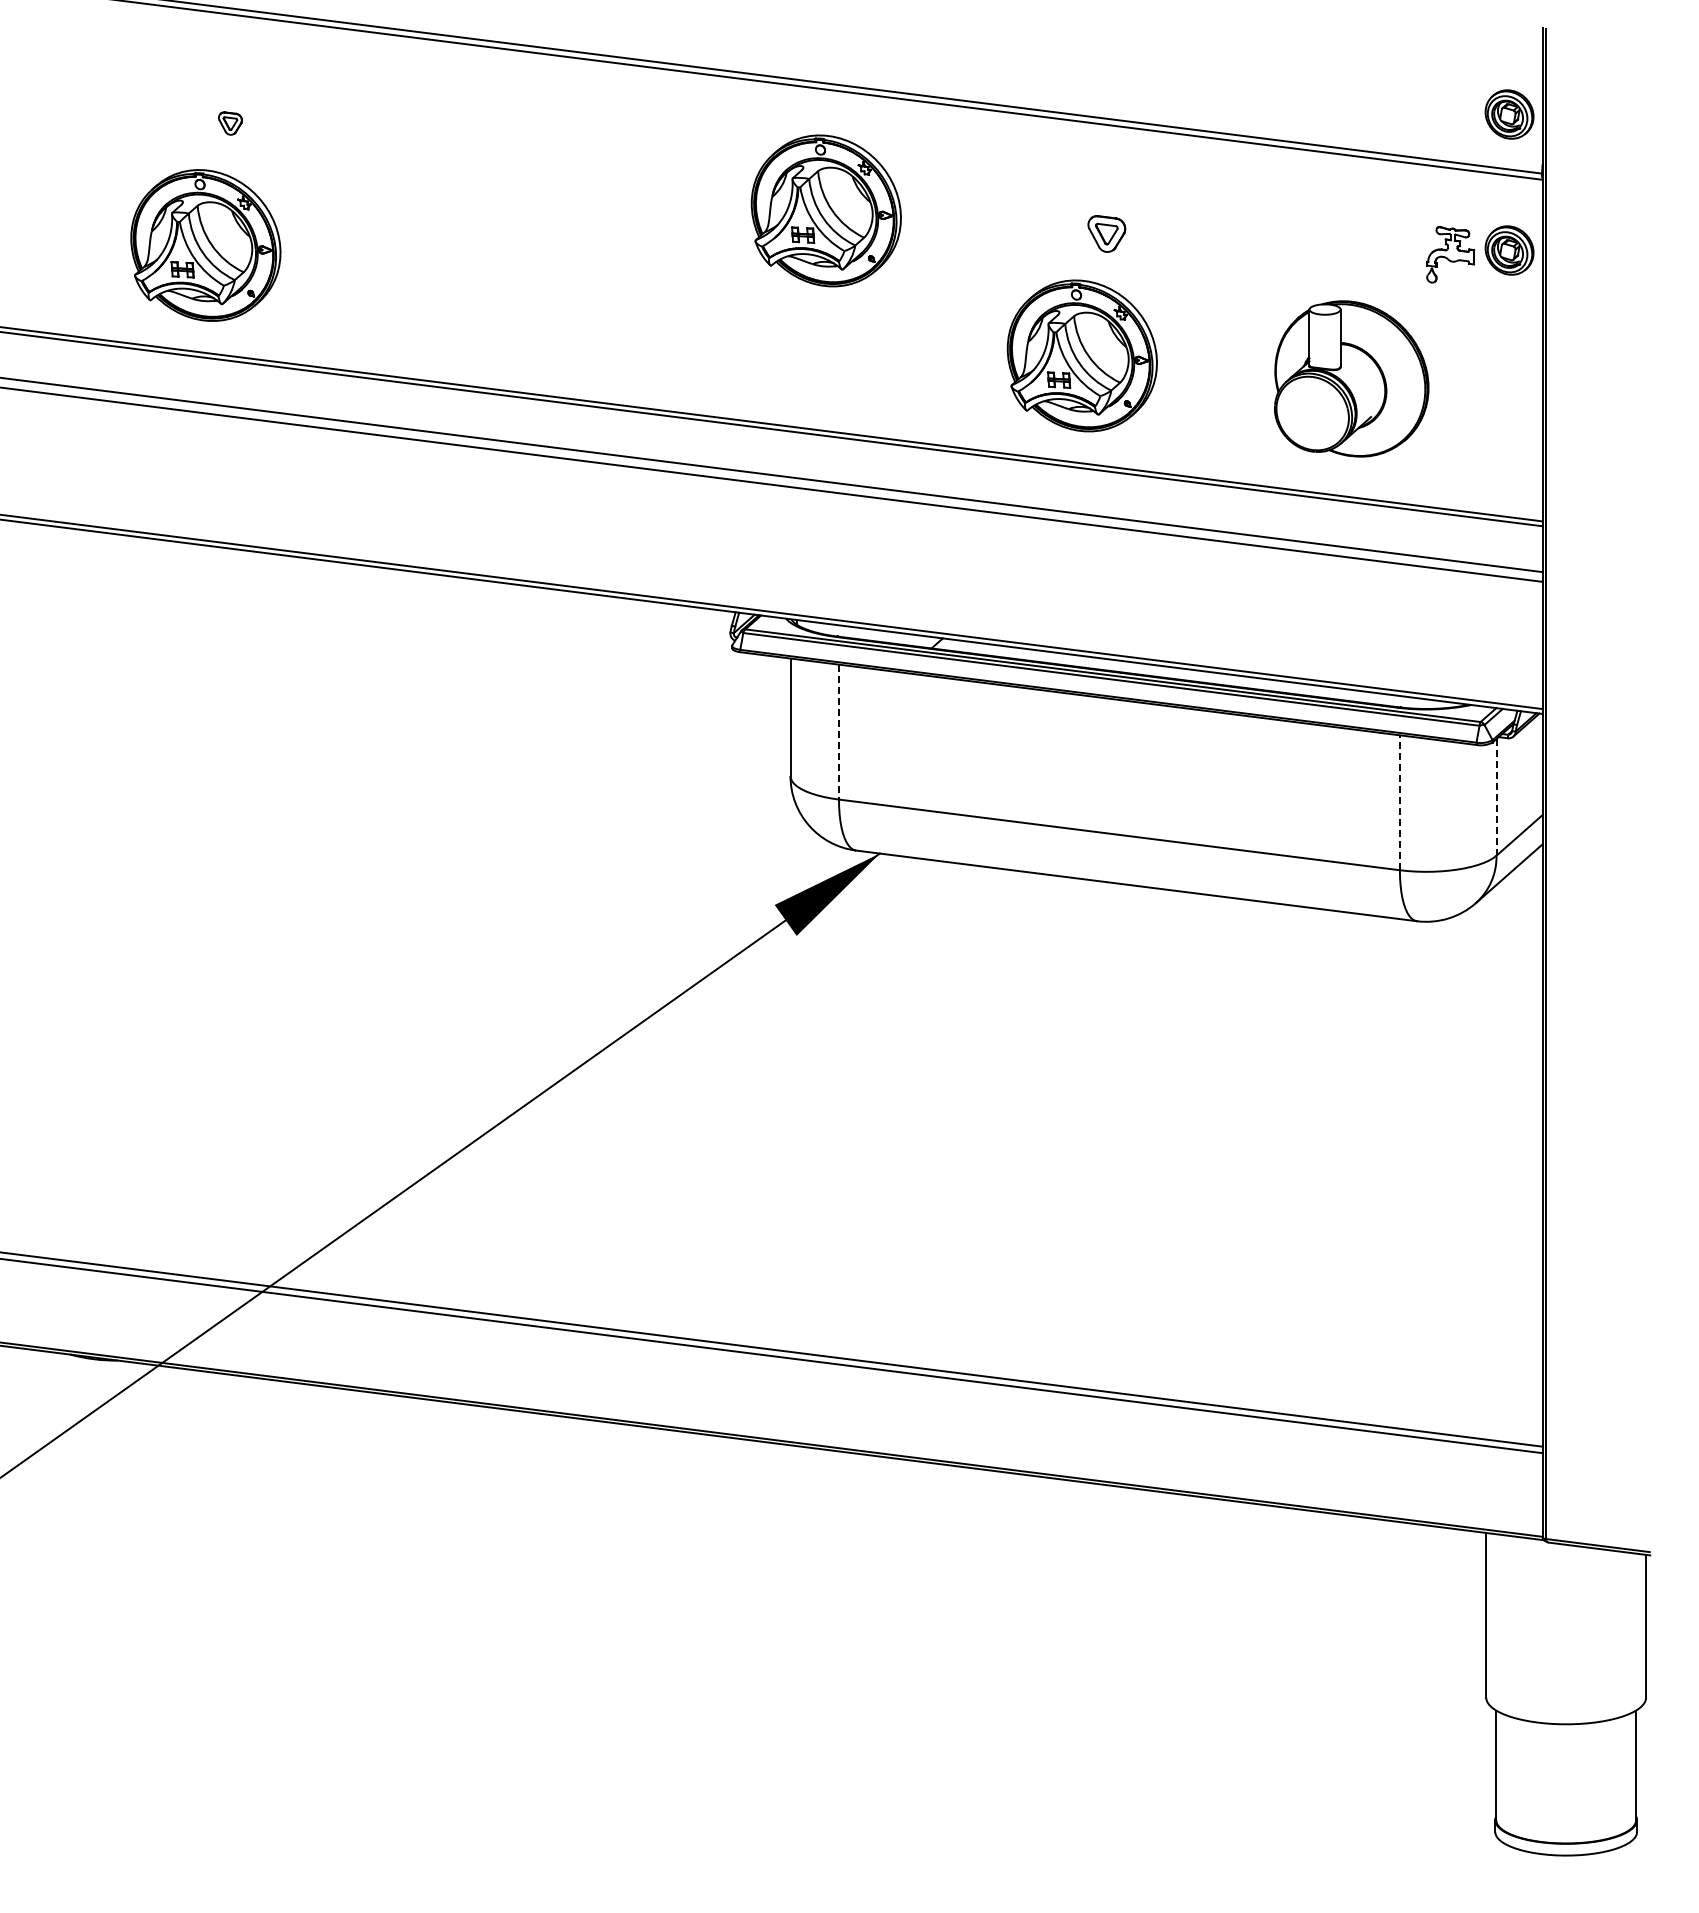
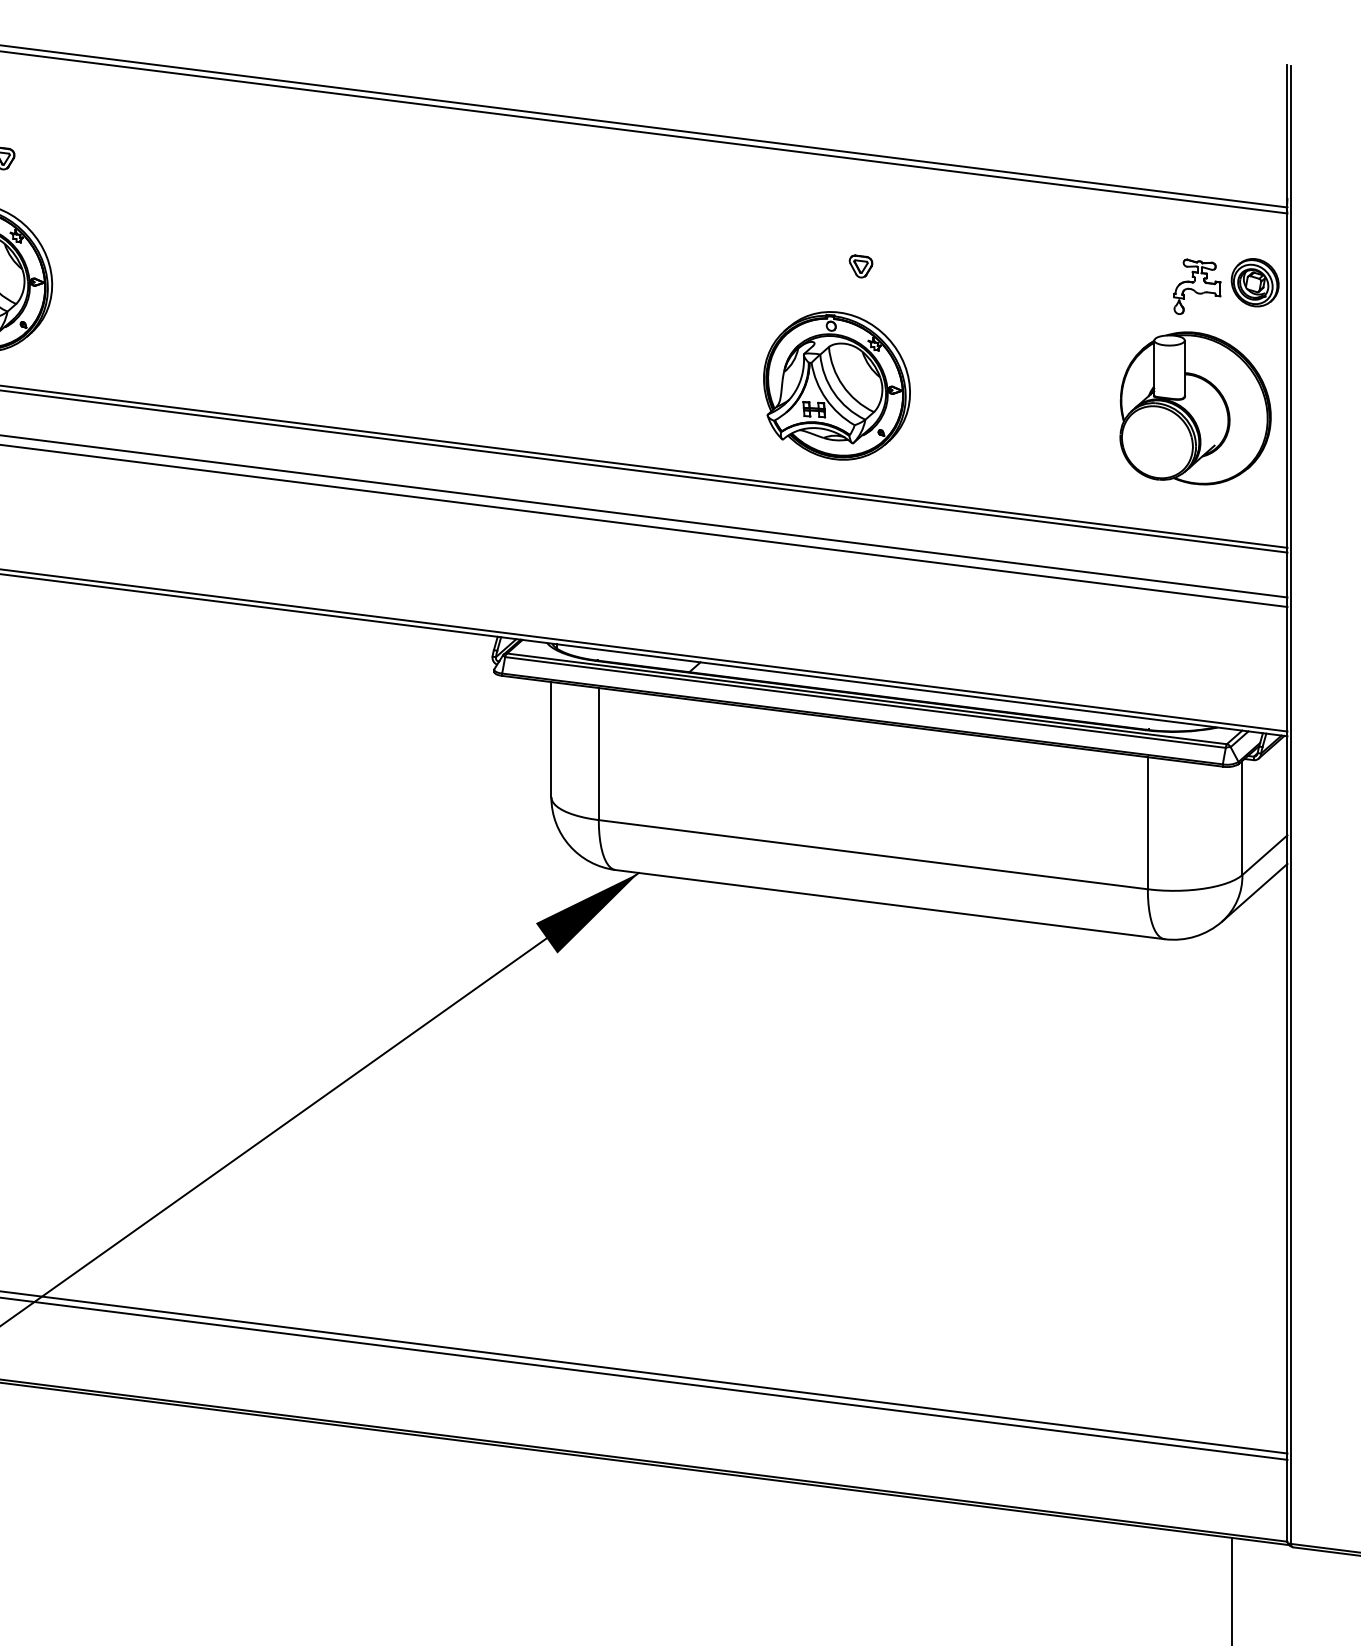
part: (1509, 114) -> (1255, 149), removed
part: (825, 210) -> (585, 243), removed
part: (1106, 233) -> (860, 266), size x0.62
part: (1351, 378) -> (1195, 407), moved
line: (838, 732) -> (598, 754), dashed -> solid
line: (1496, 797) -> (1242, 818), dashed -> solid
line: (1399, 802) -> (1147, 822), dashed -> solid

